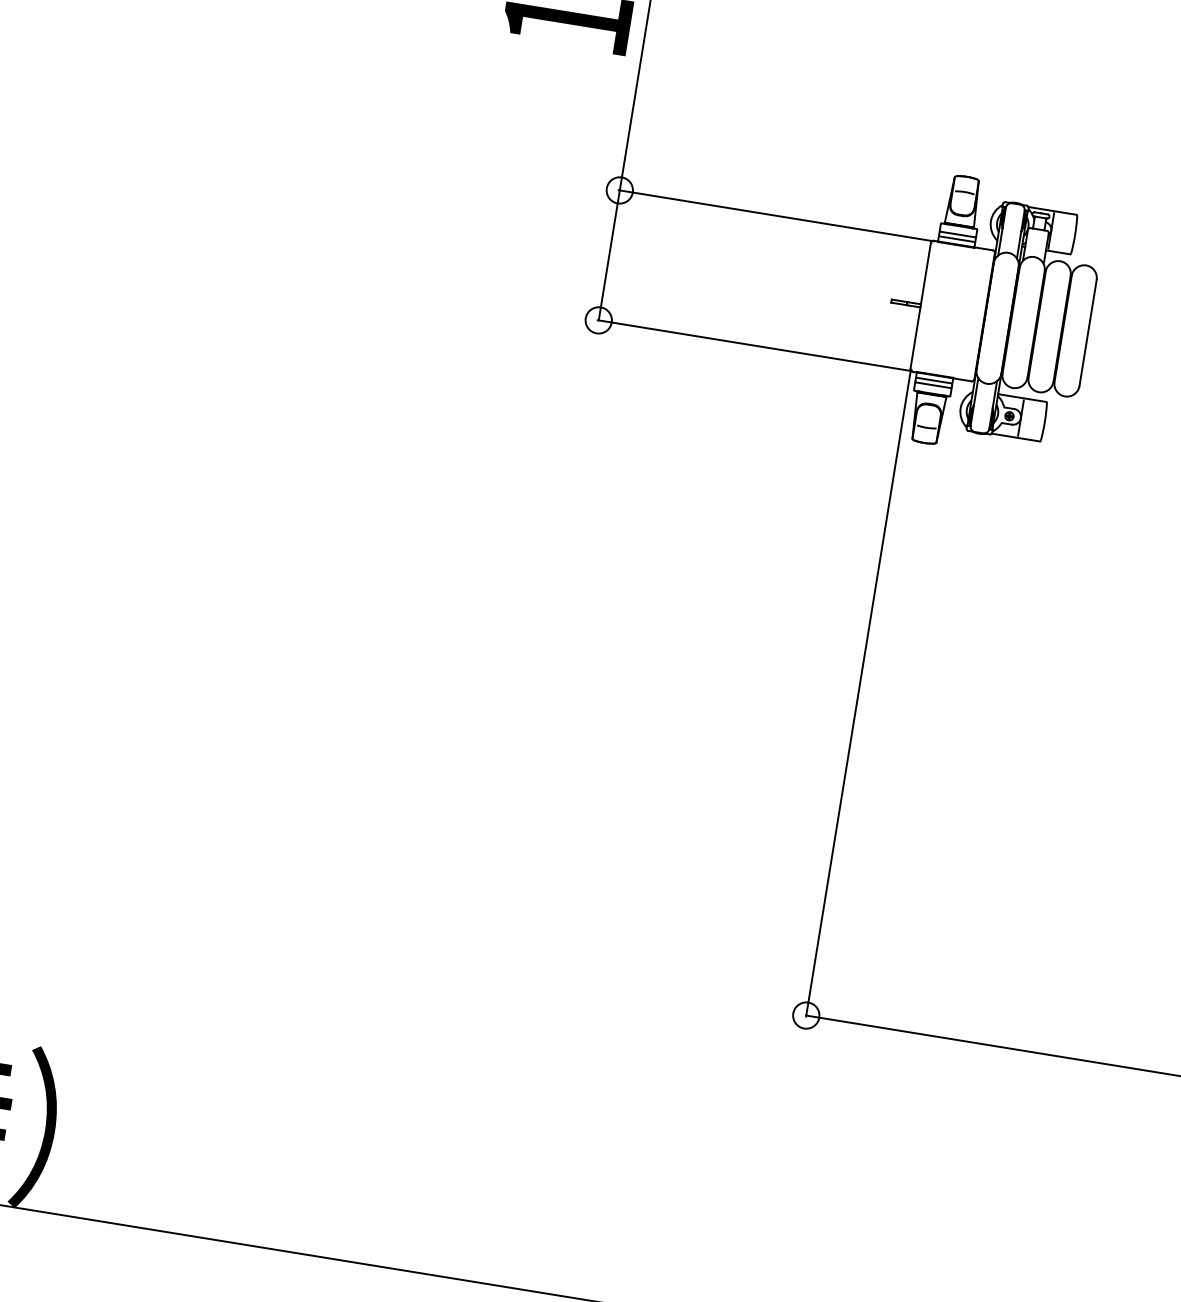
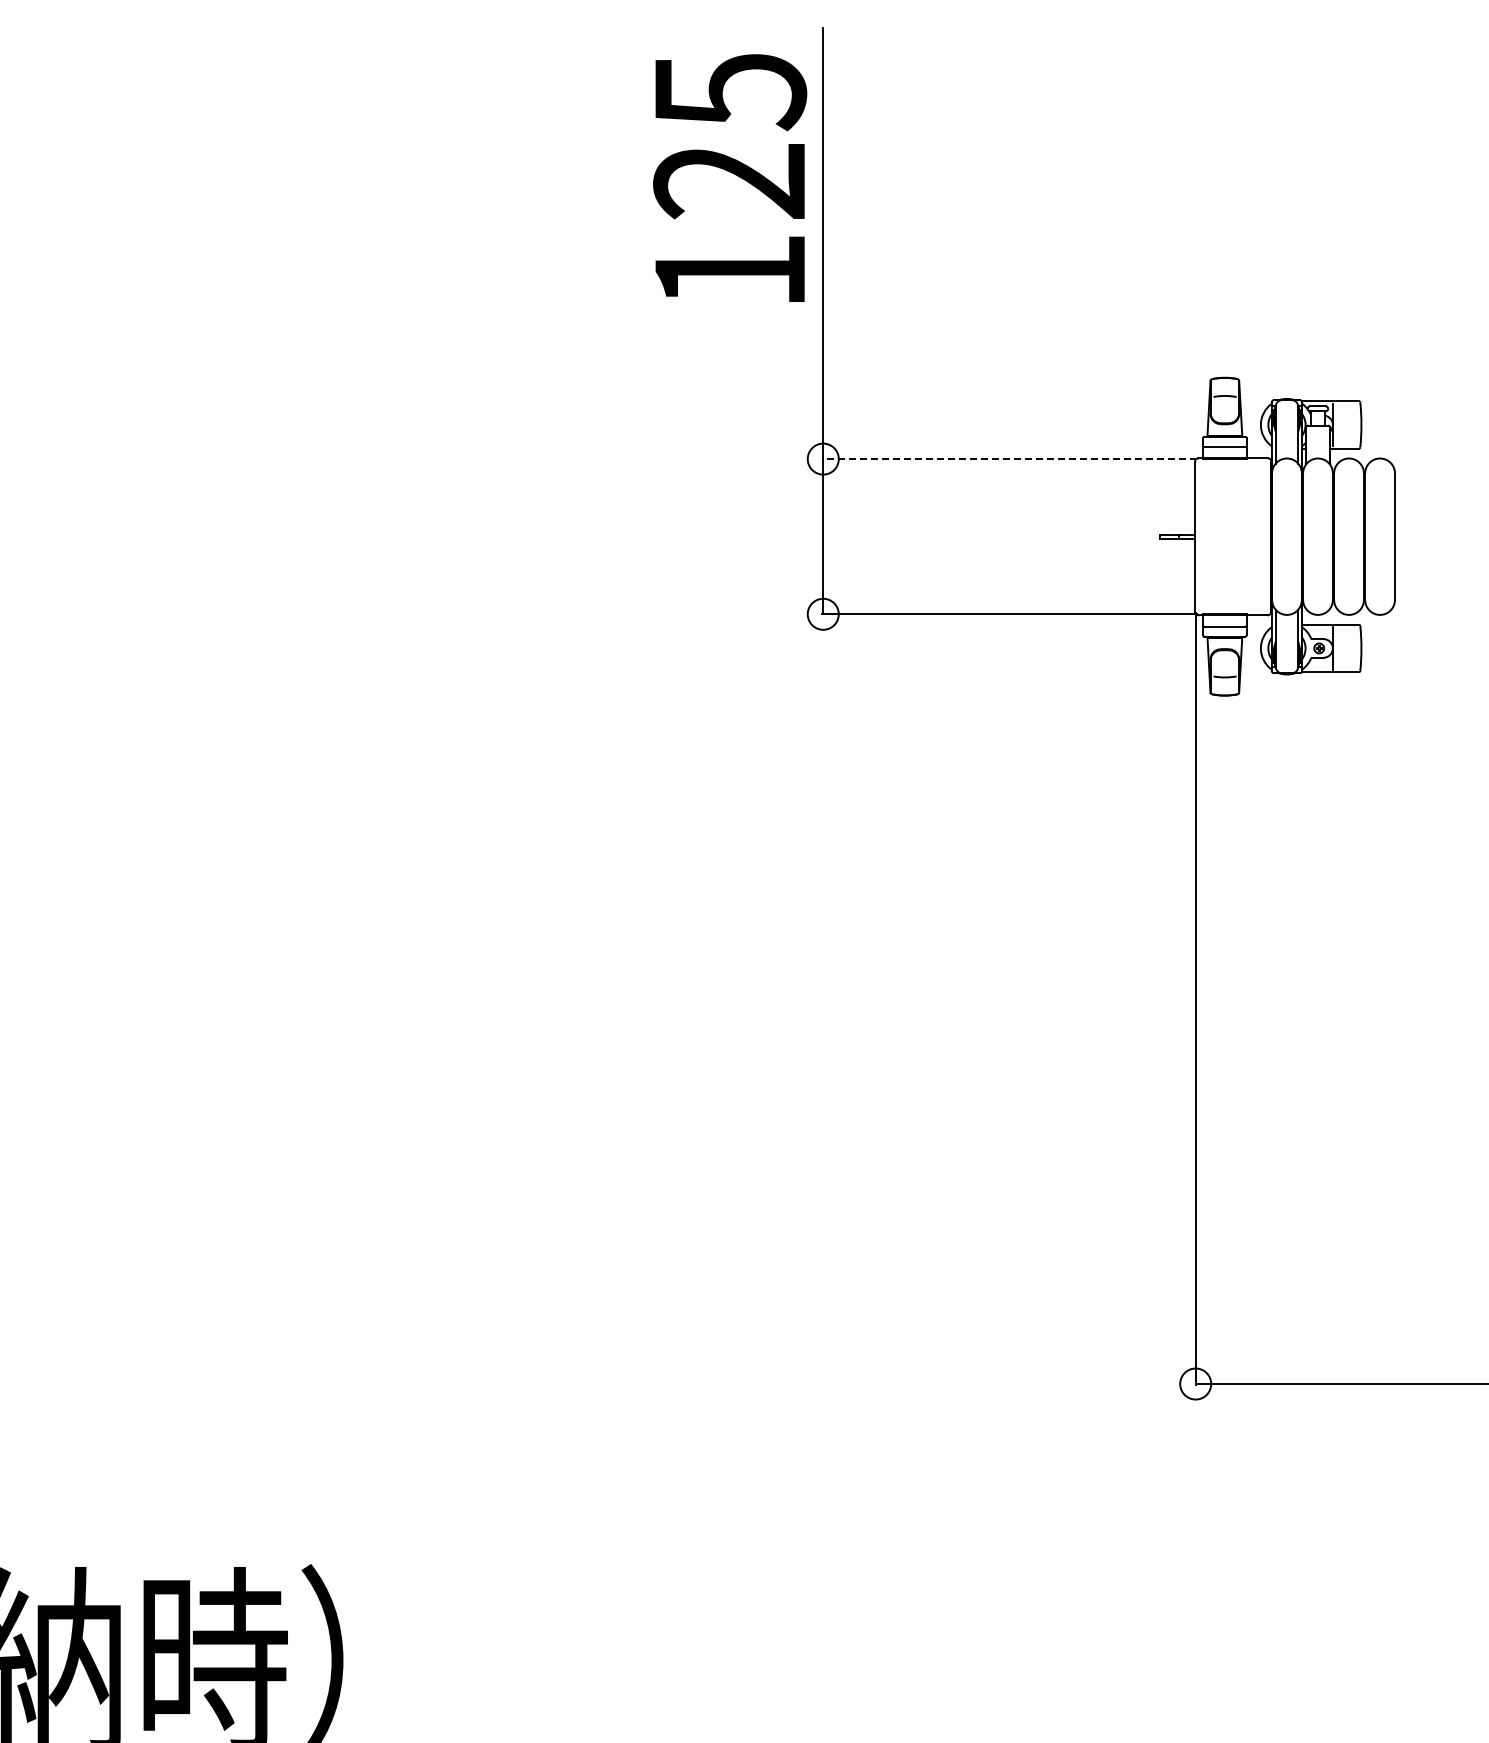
line: (774, 215) -> (1008, 459), solid -> dashed
line: (956, 239) -> (1224, 452), removed
line: (933, 380) -> (1224, 621), removed

